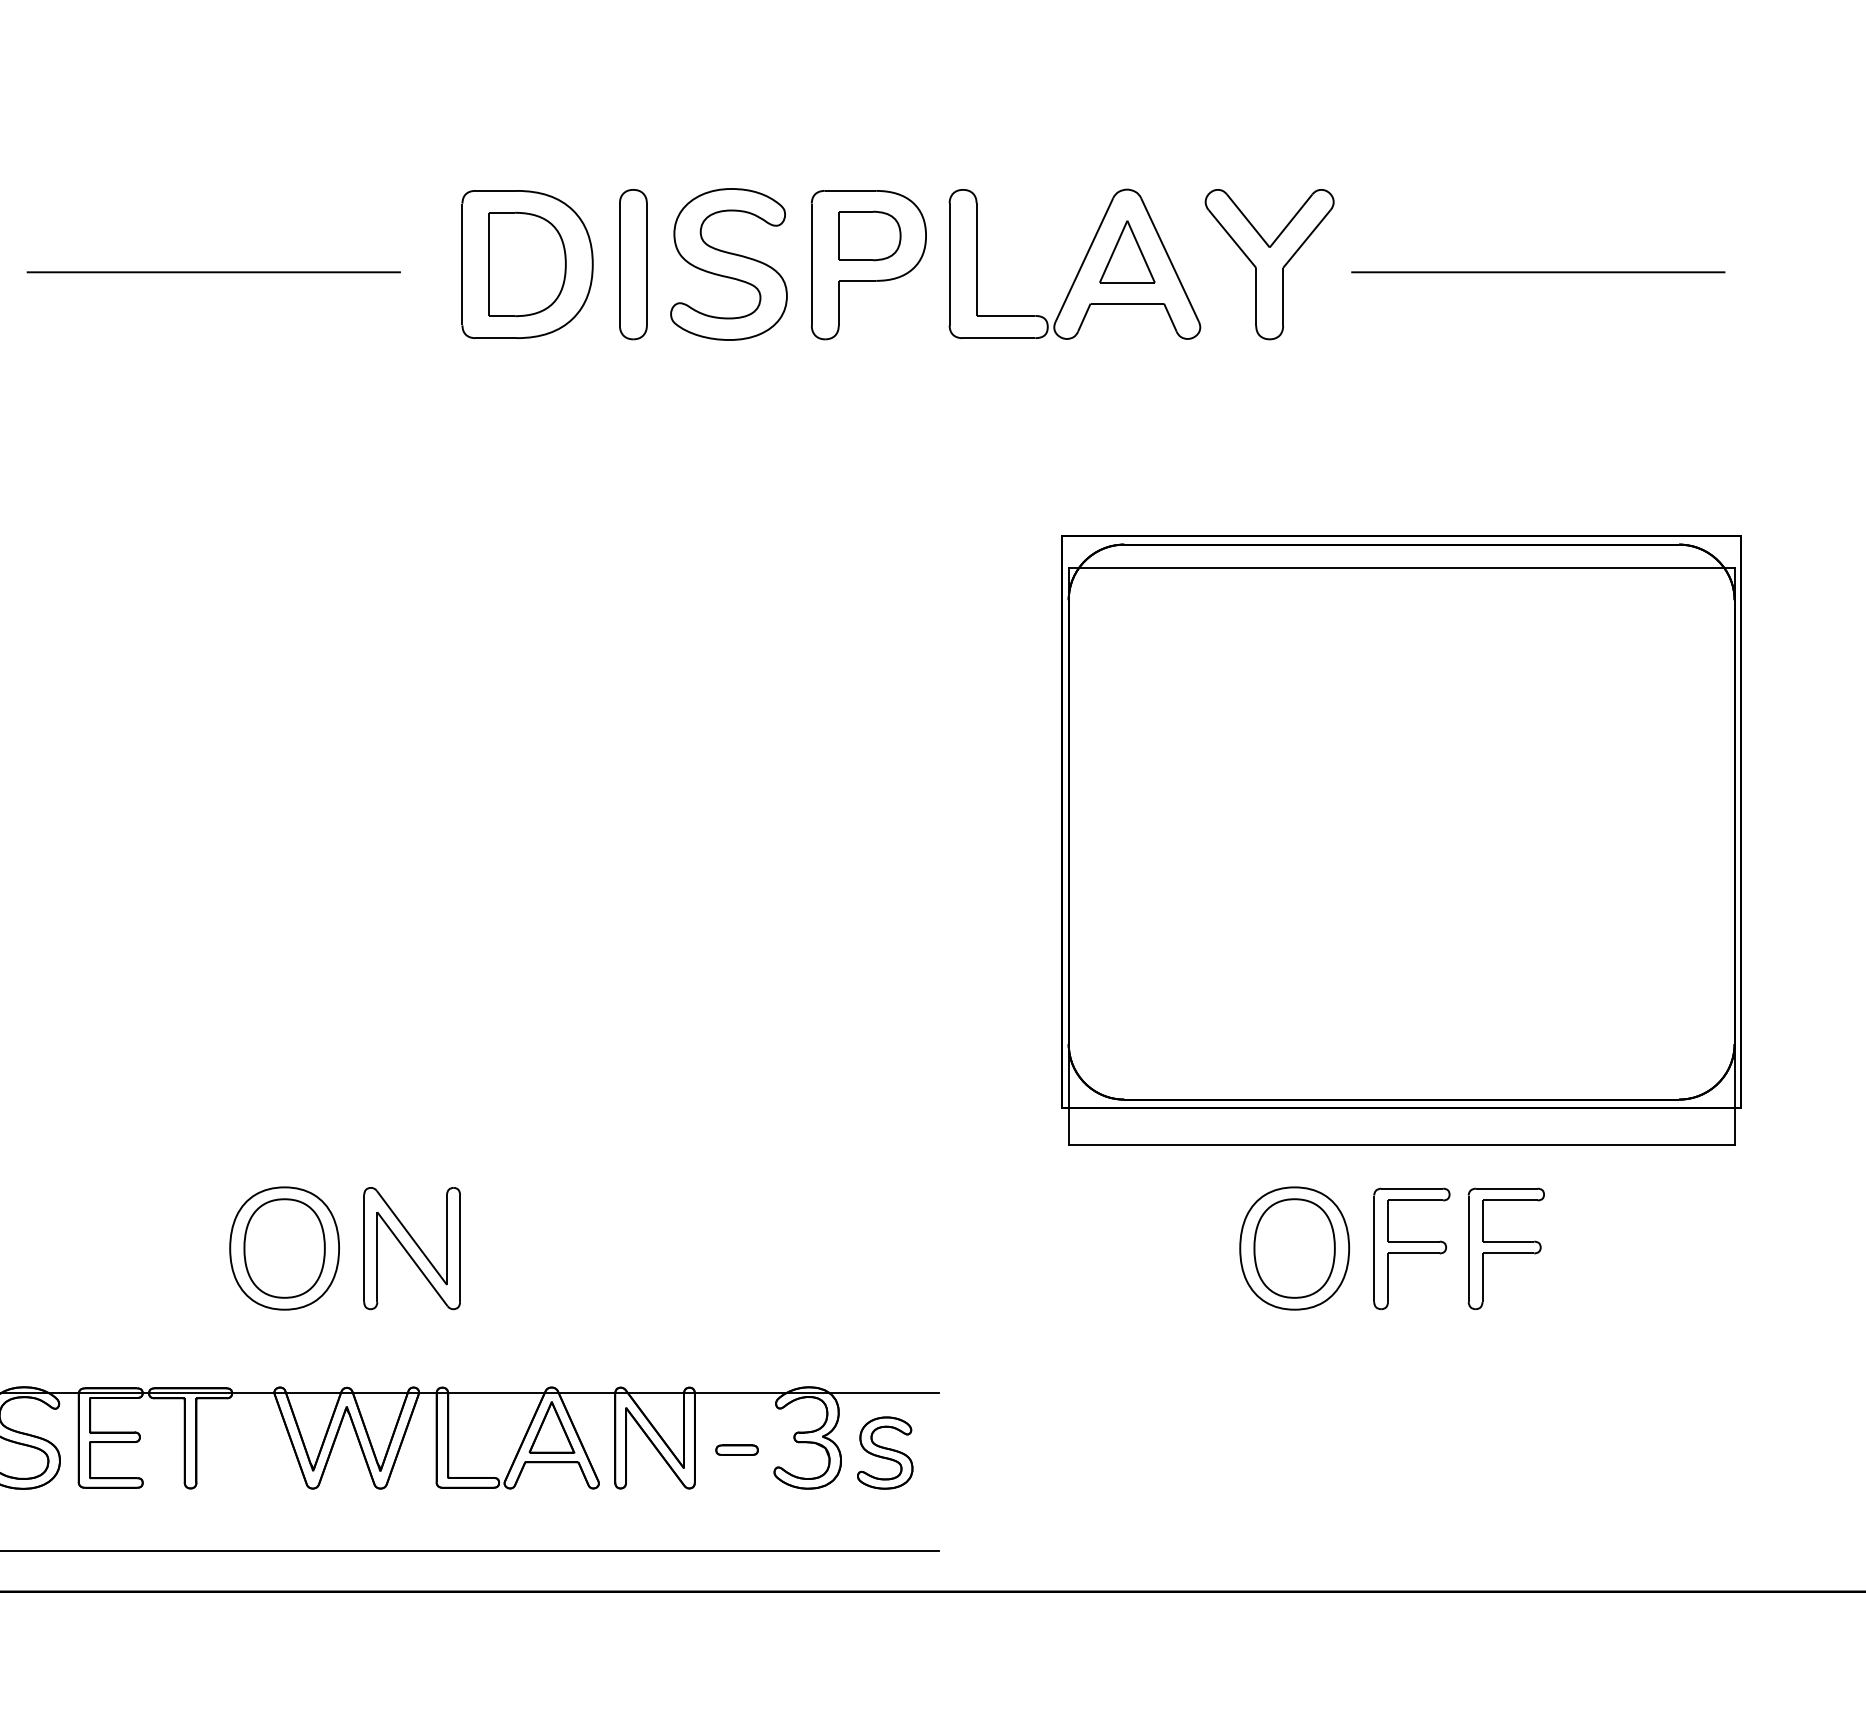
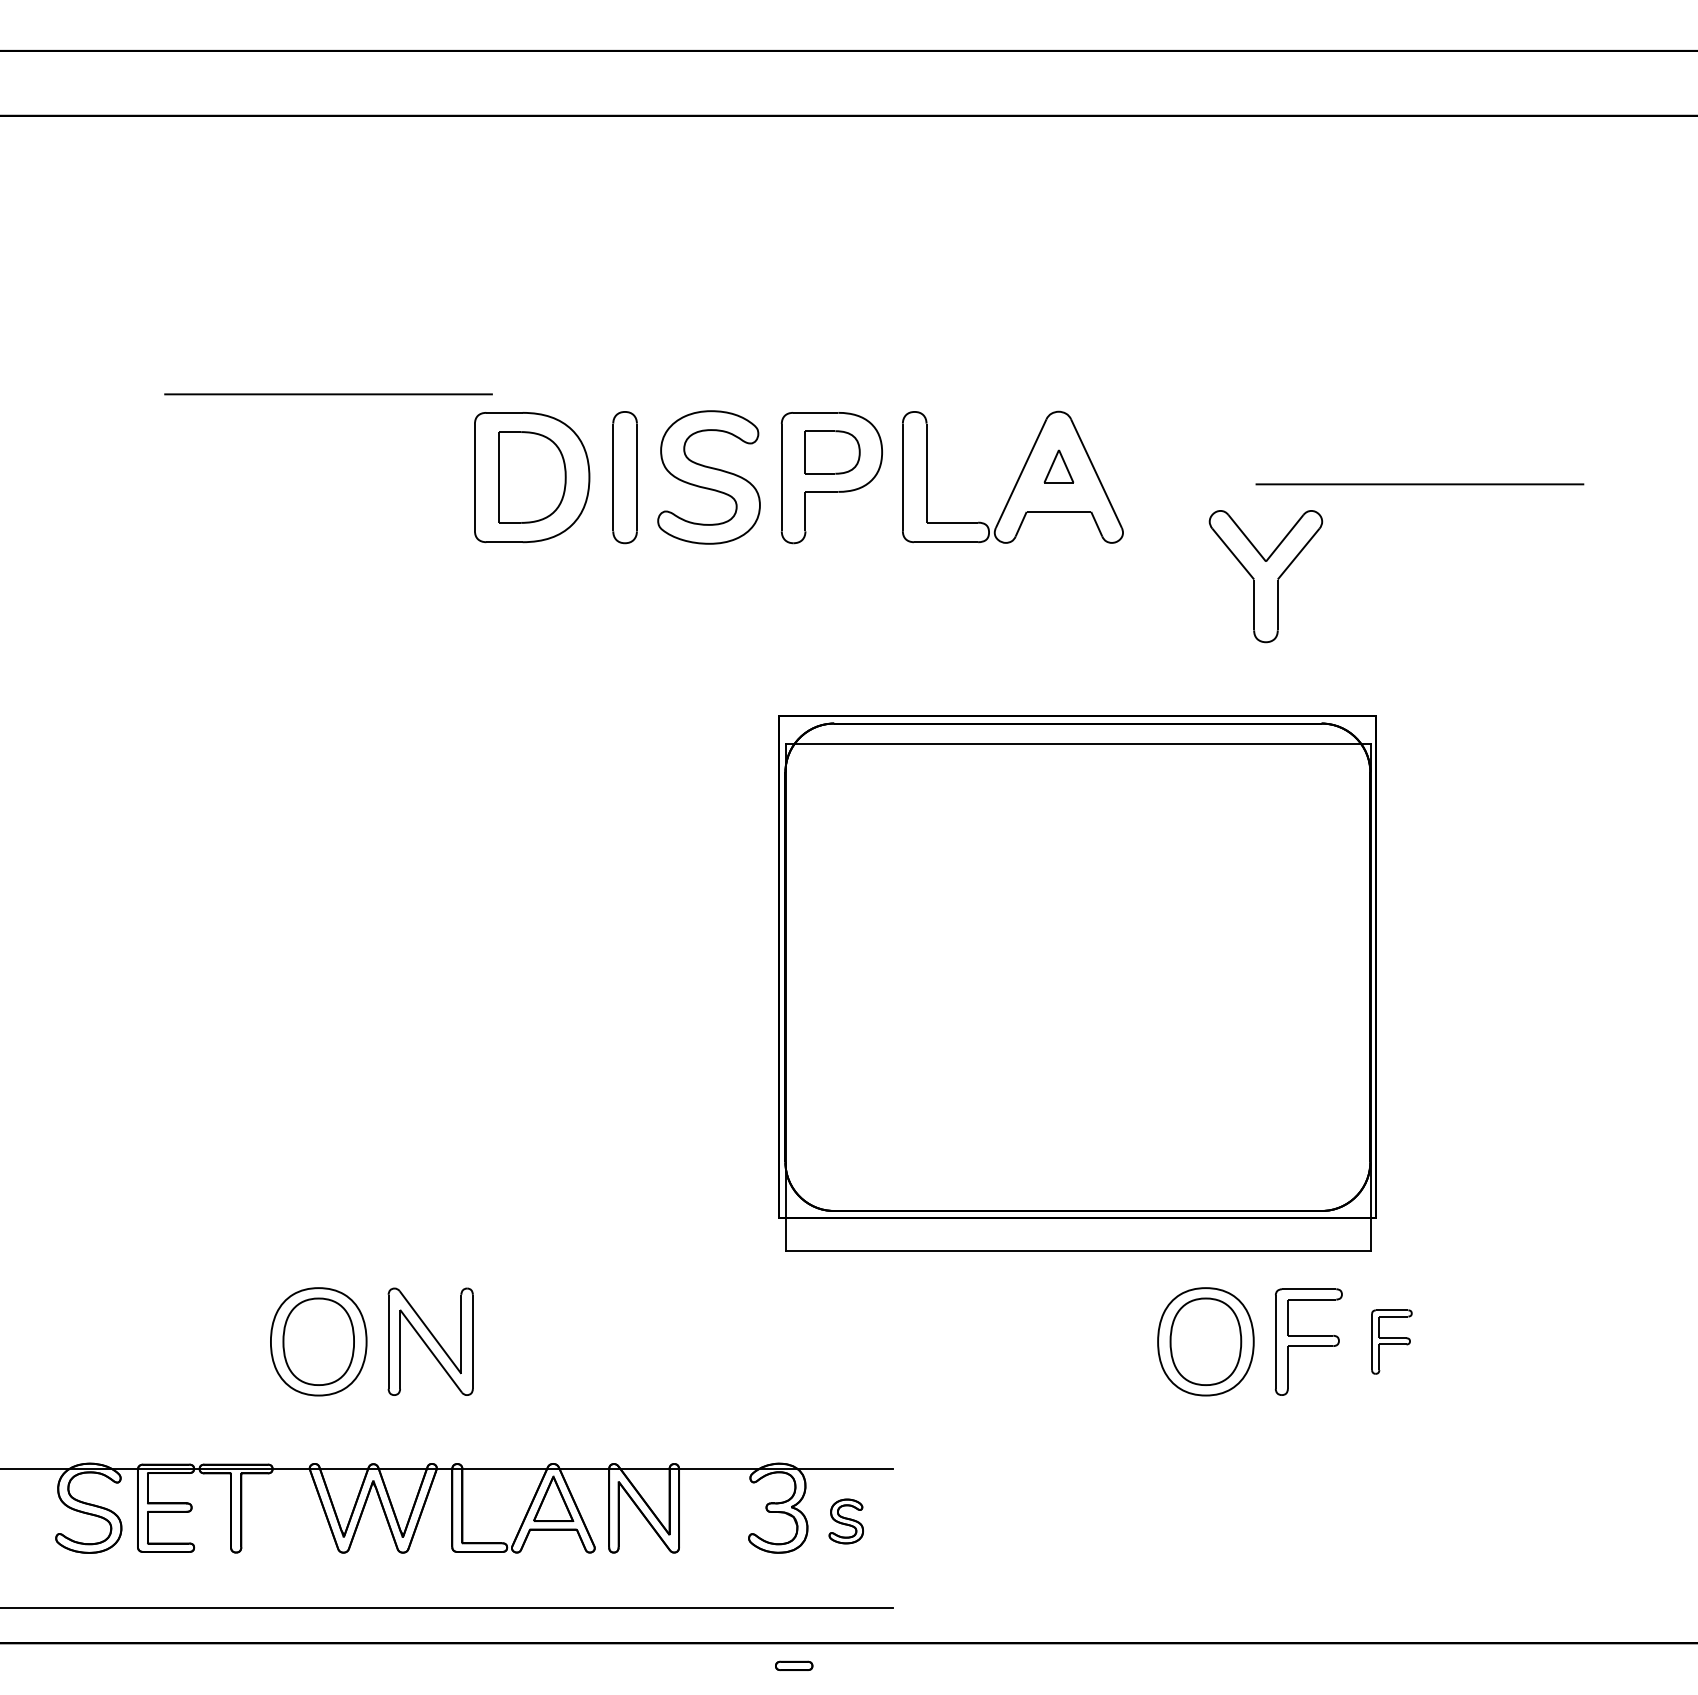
part: (1126, 251) -> (1058, 466), size x0.6
part: (1269, 264) -> (1265, 576), moved
line: (213, 272) -> (328, 394), moved
part: (1401, 840) -> (1077, 983), moved
part: (1505, 1248) -> (1391, 1341), size x0.6
part: (737, 1449) -> (794, 1665), moved
part: (885, 1453) -> (846, 1521), size x0.7

